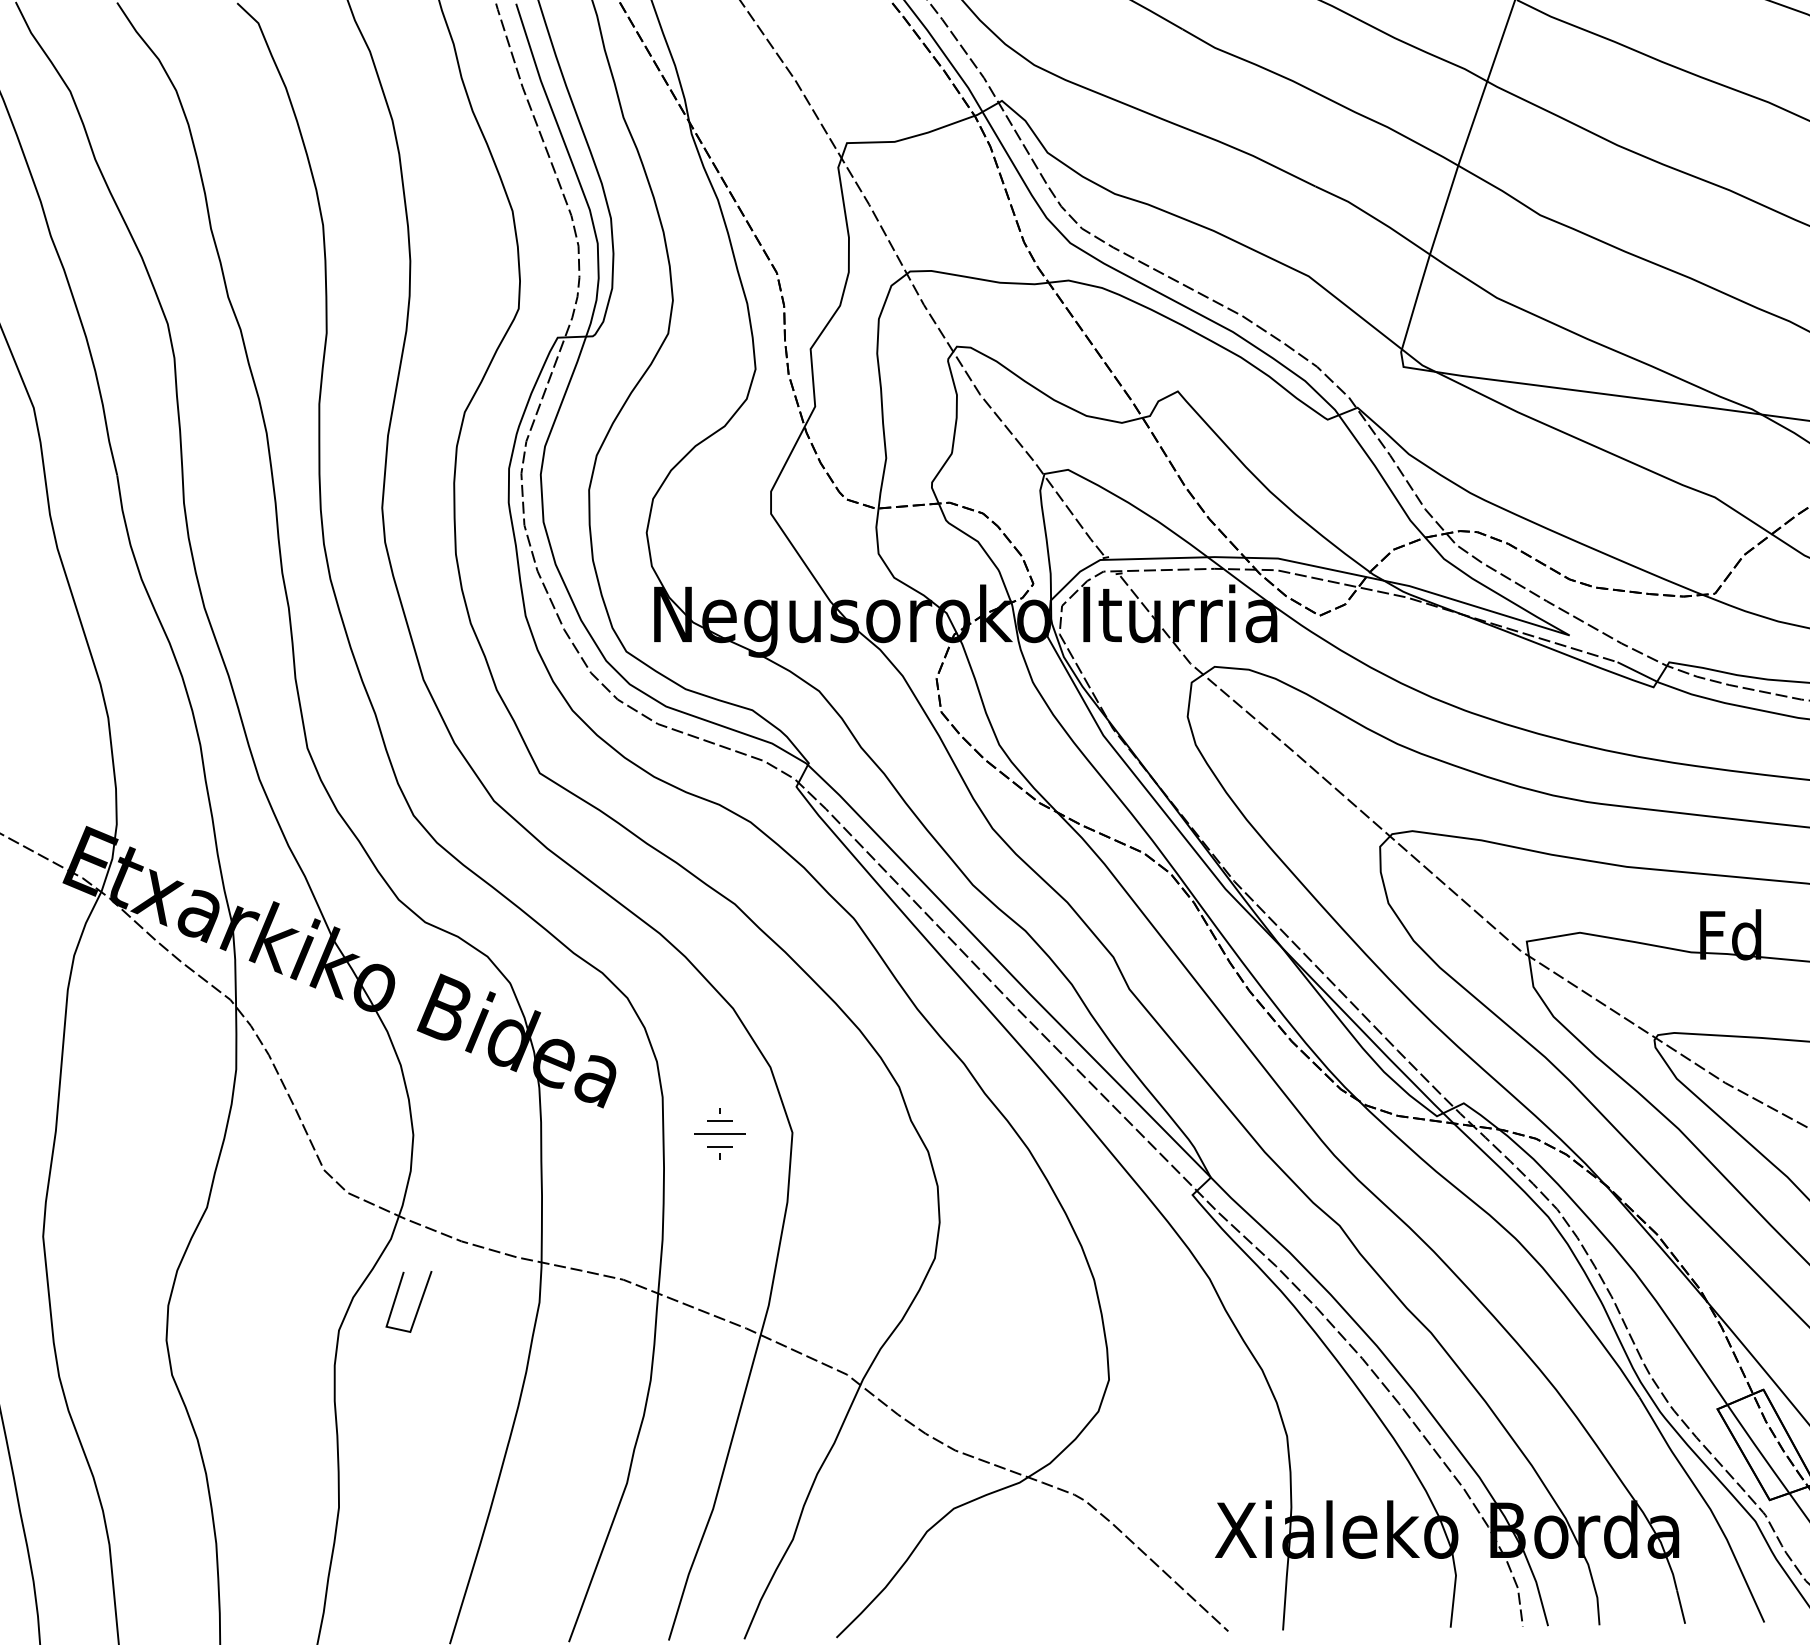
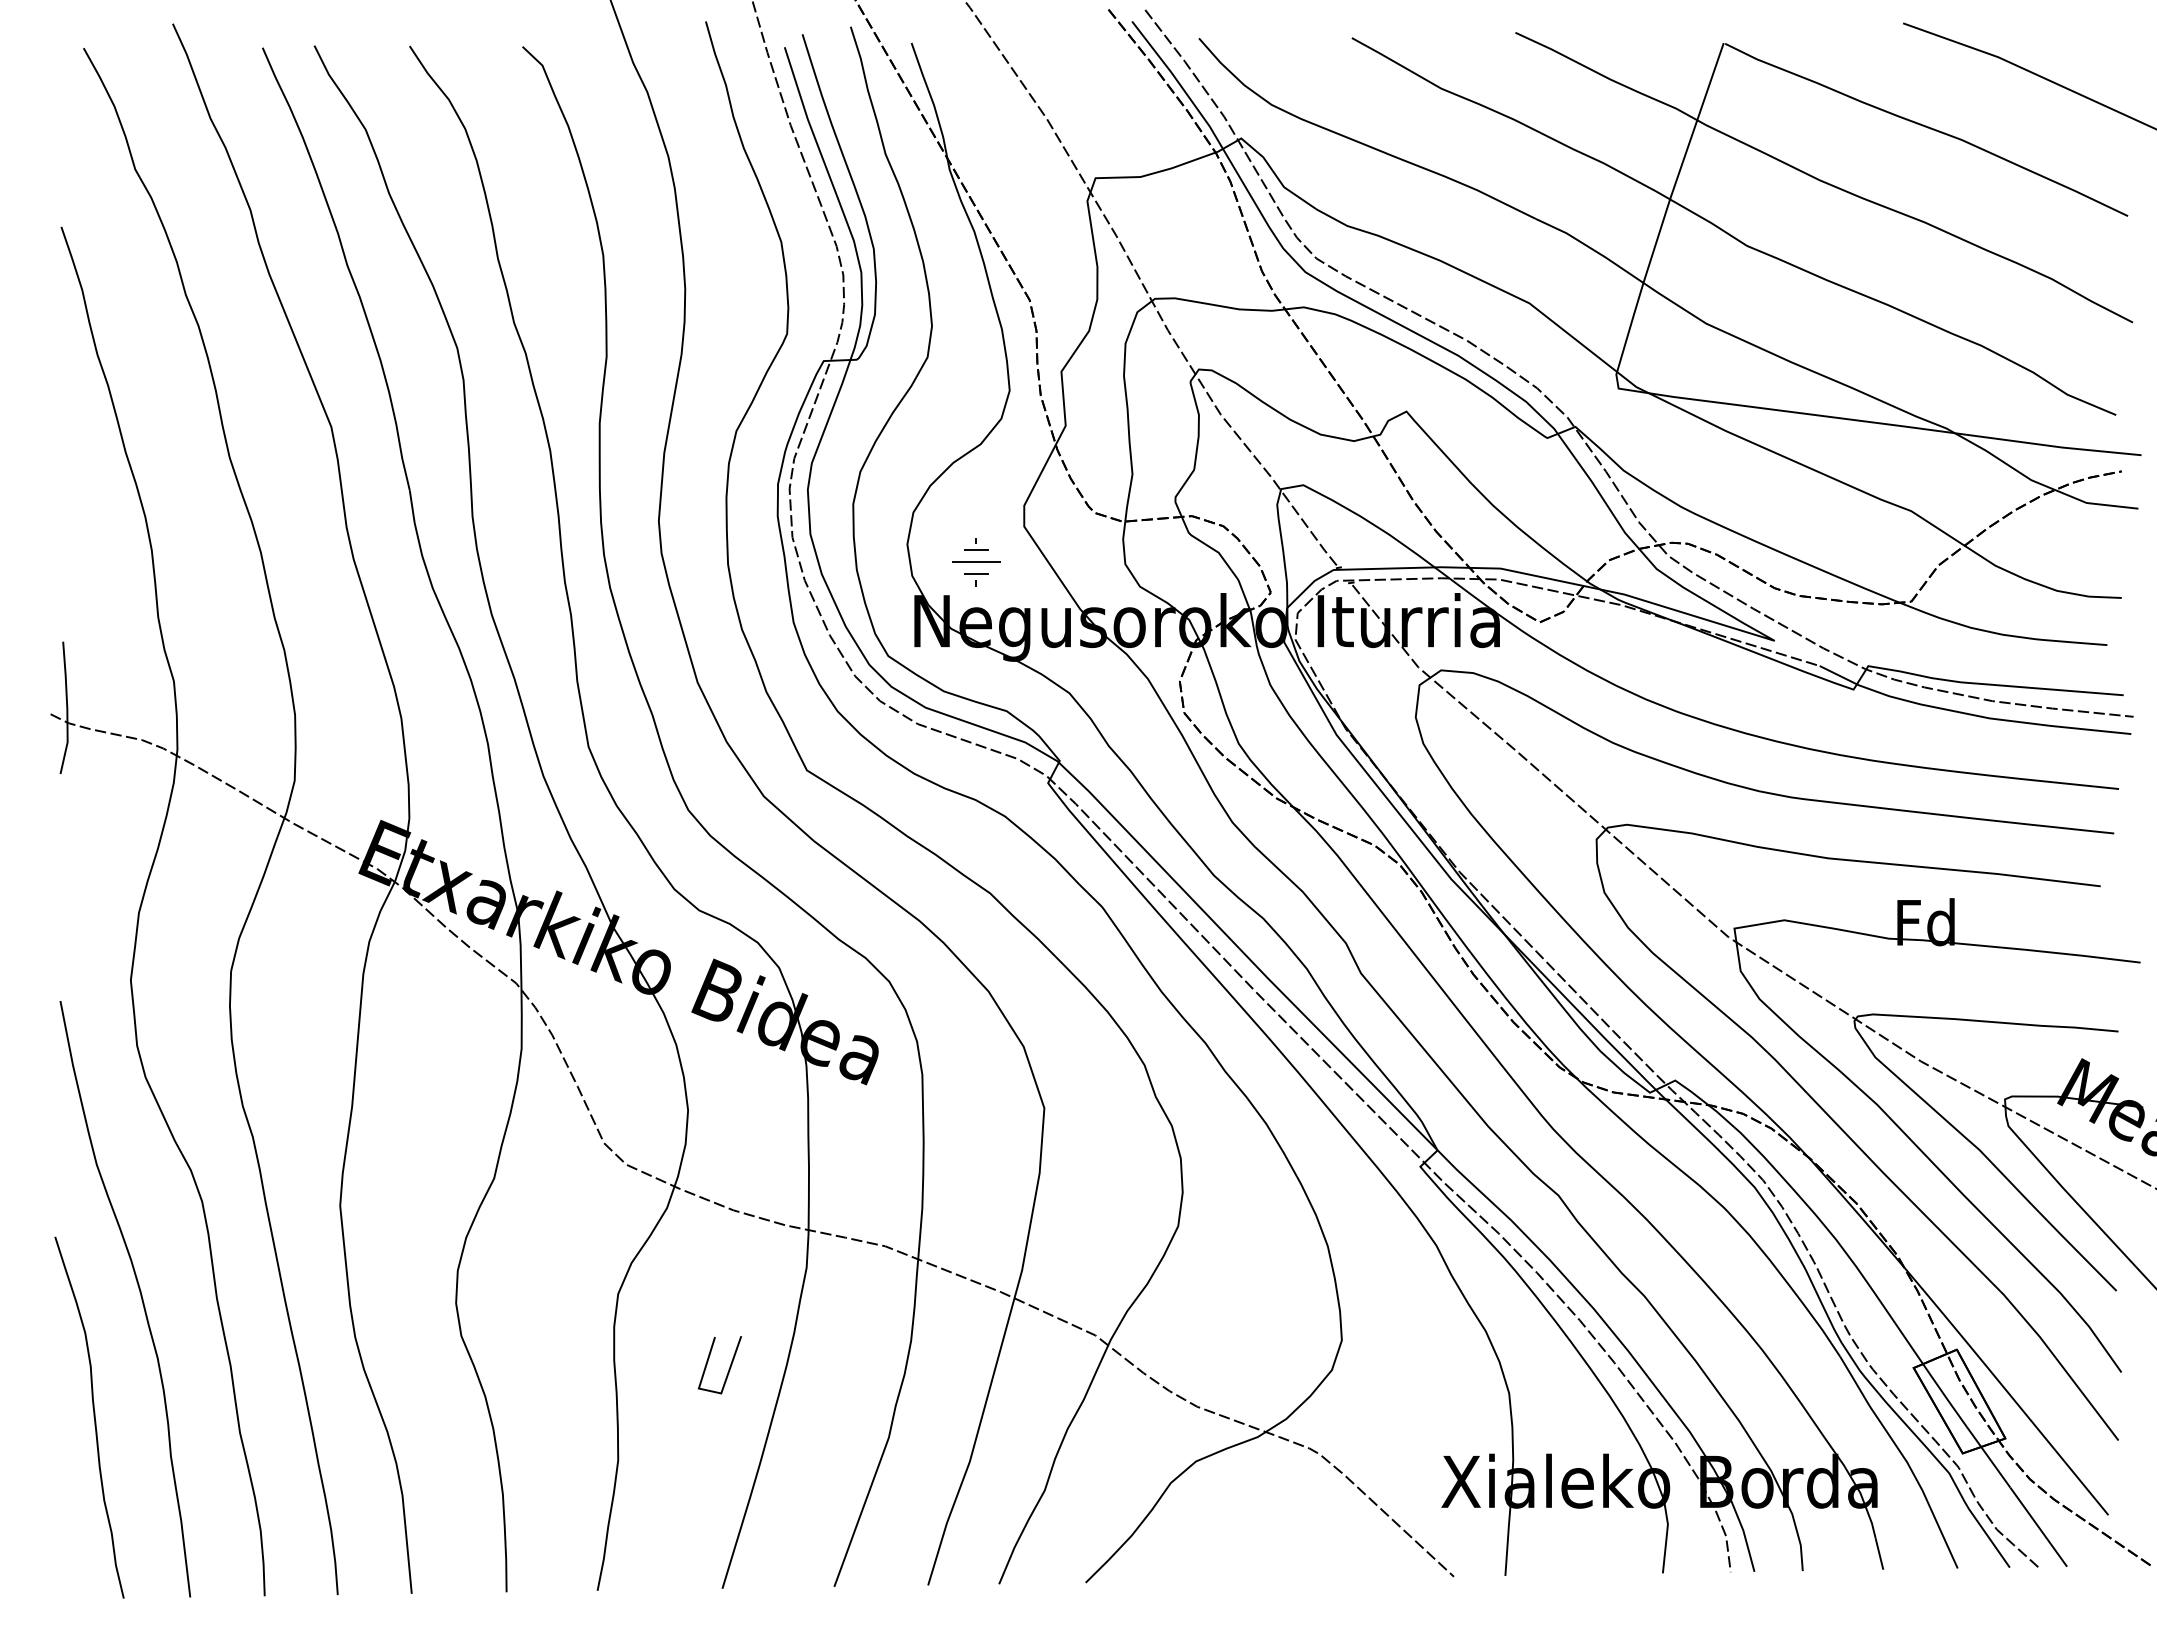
part: (720, 1134) -> (976, 562), moved
line: (418, 1306) -> (728, 1369), moved

